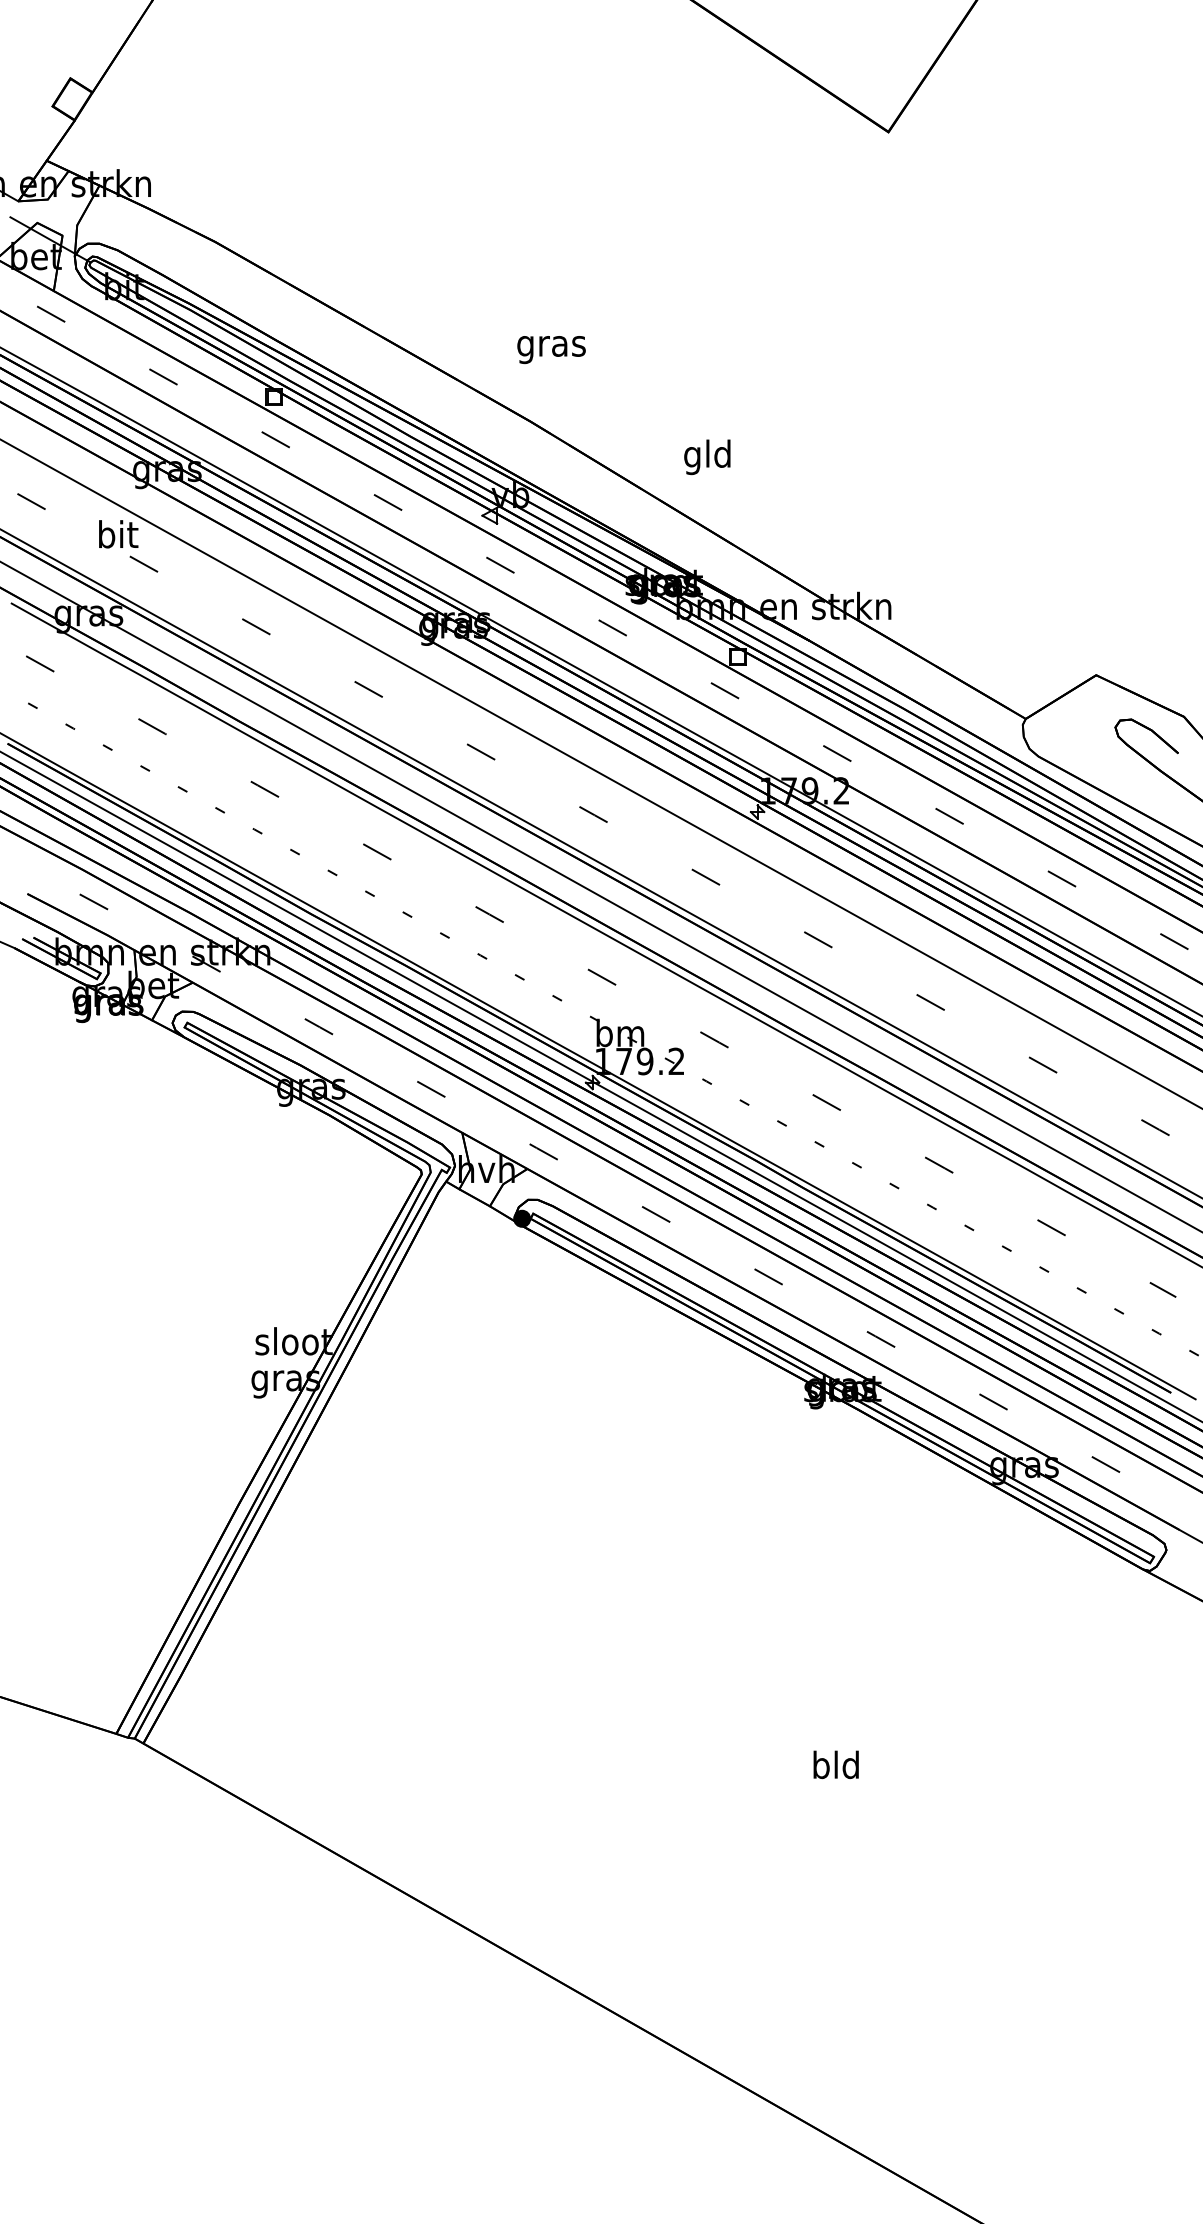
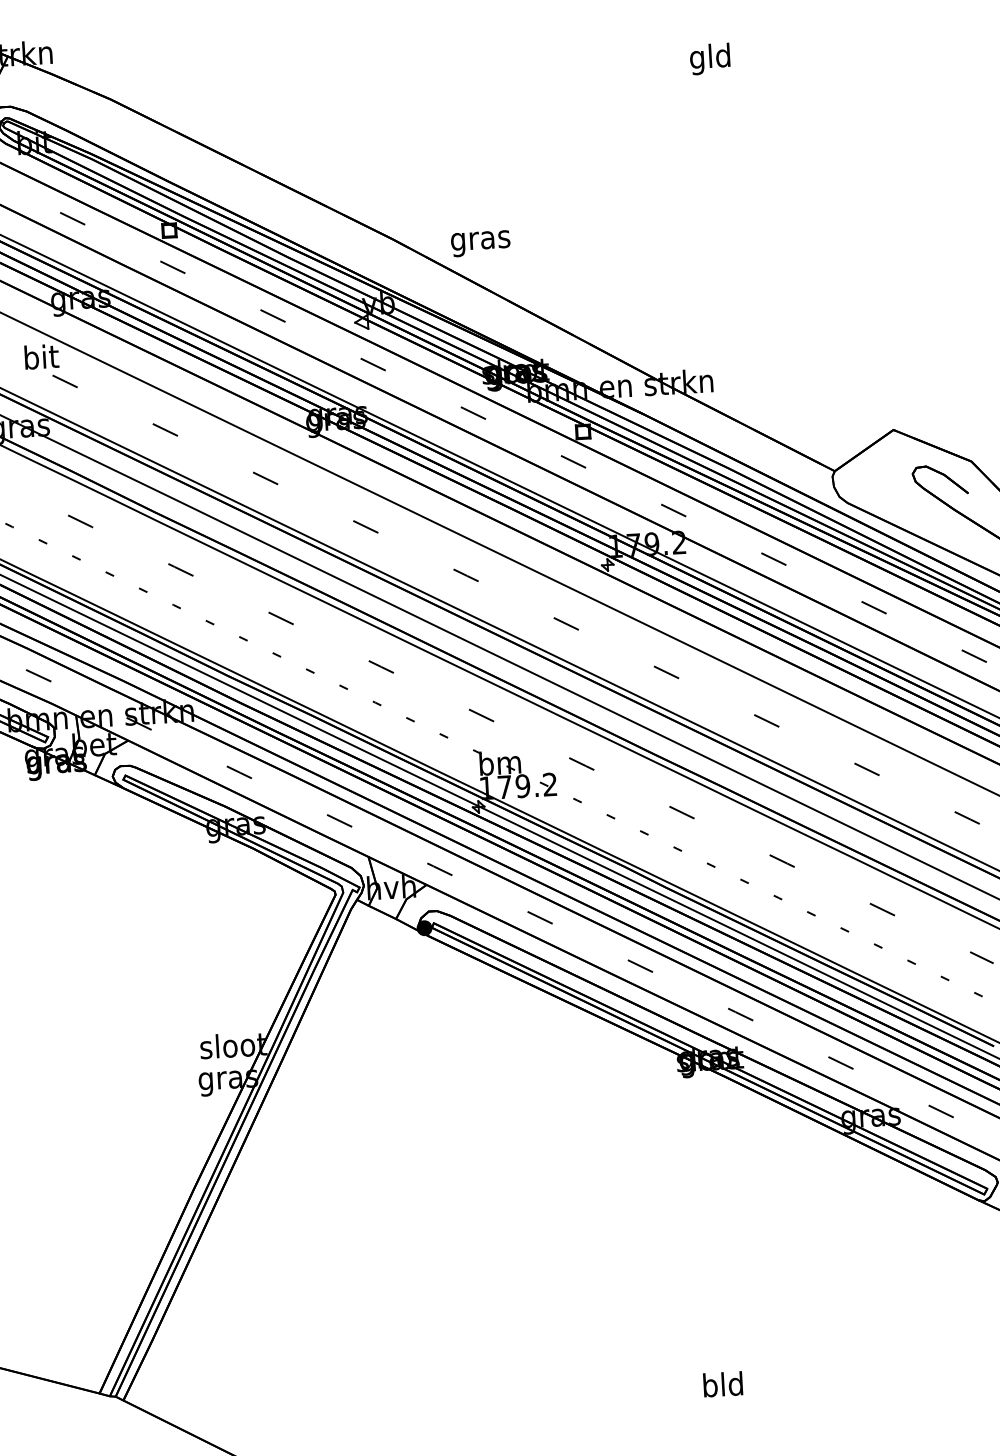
text: (551, 350) -> (480, 244), moved
text: (707, 457) -> (710, 59), moved

